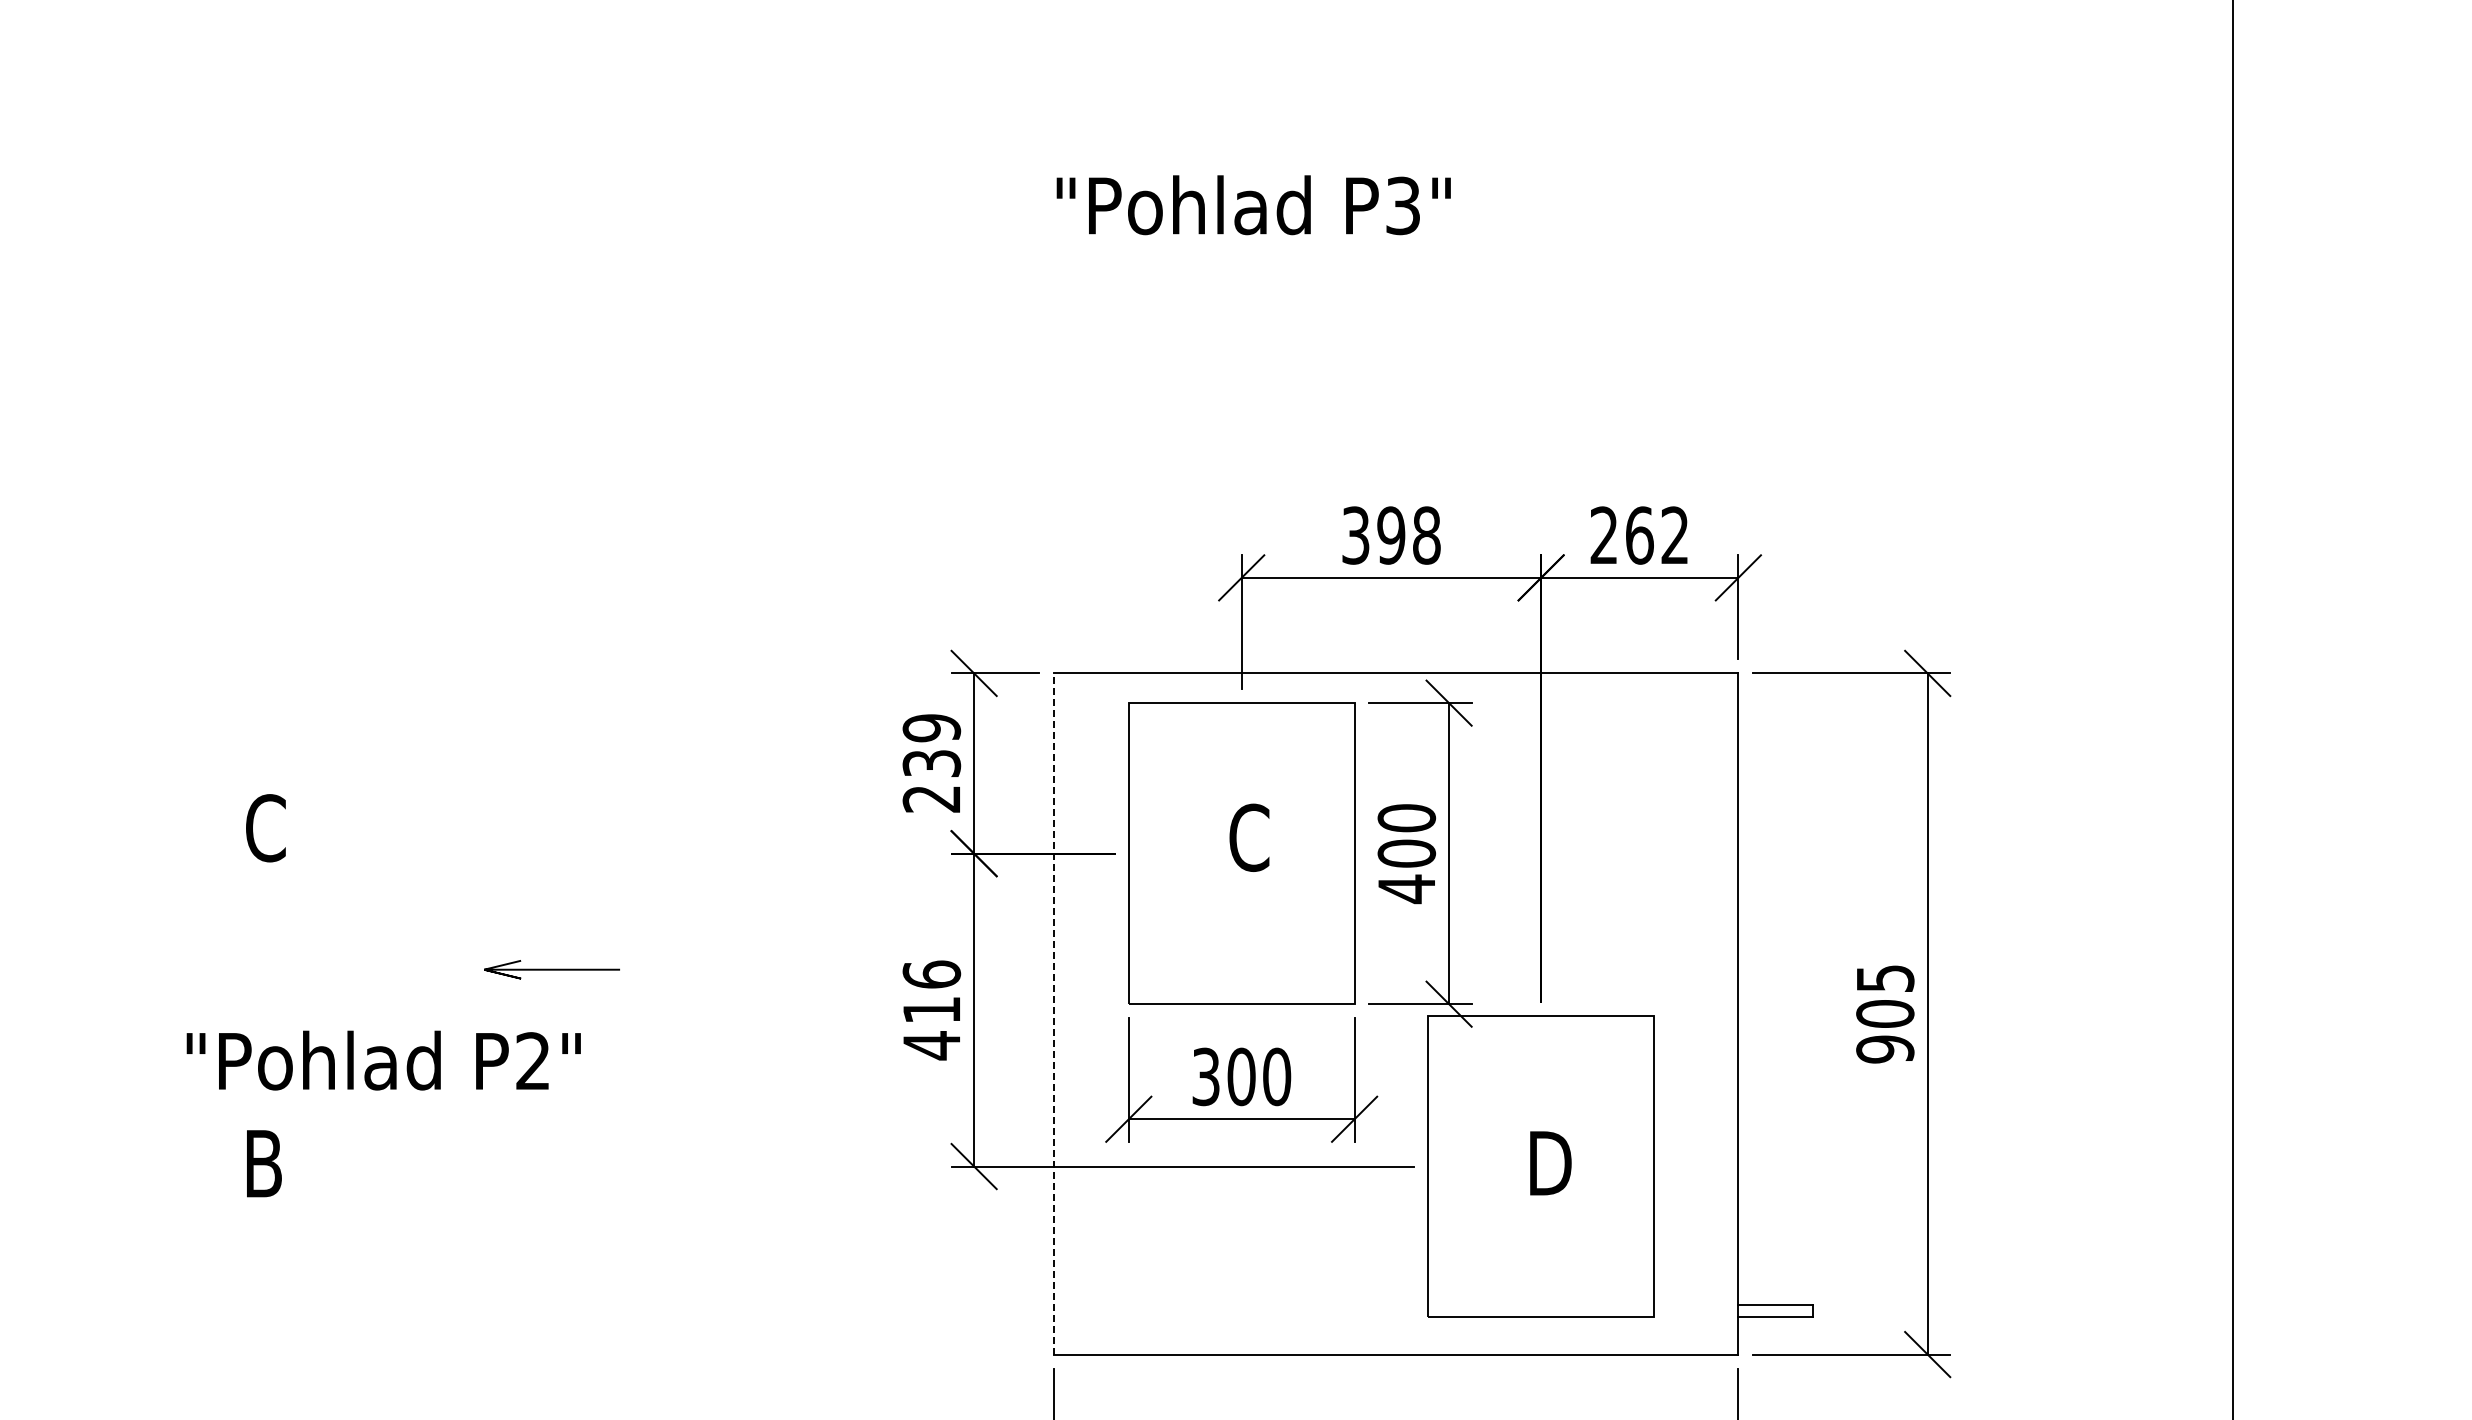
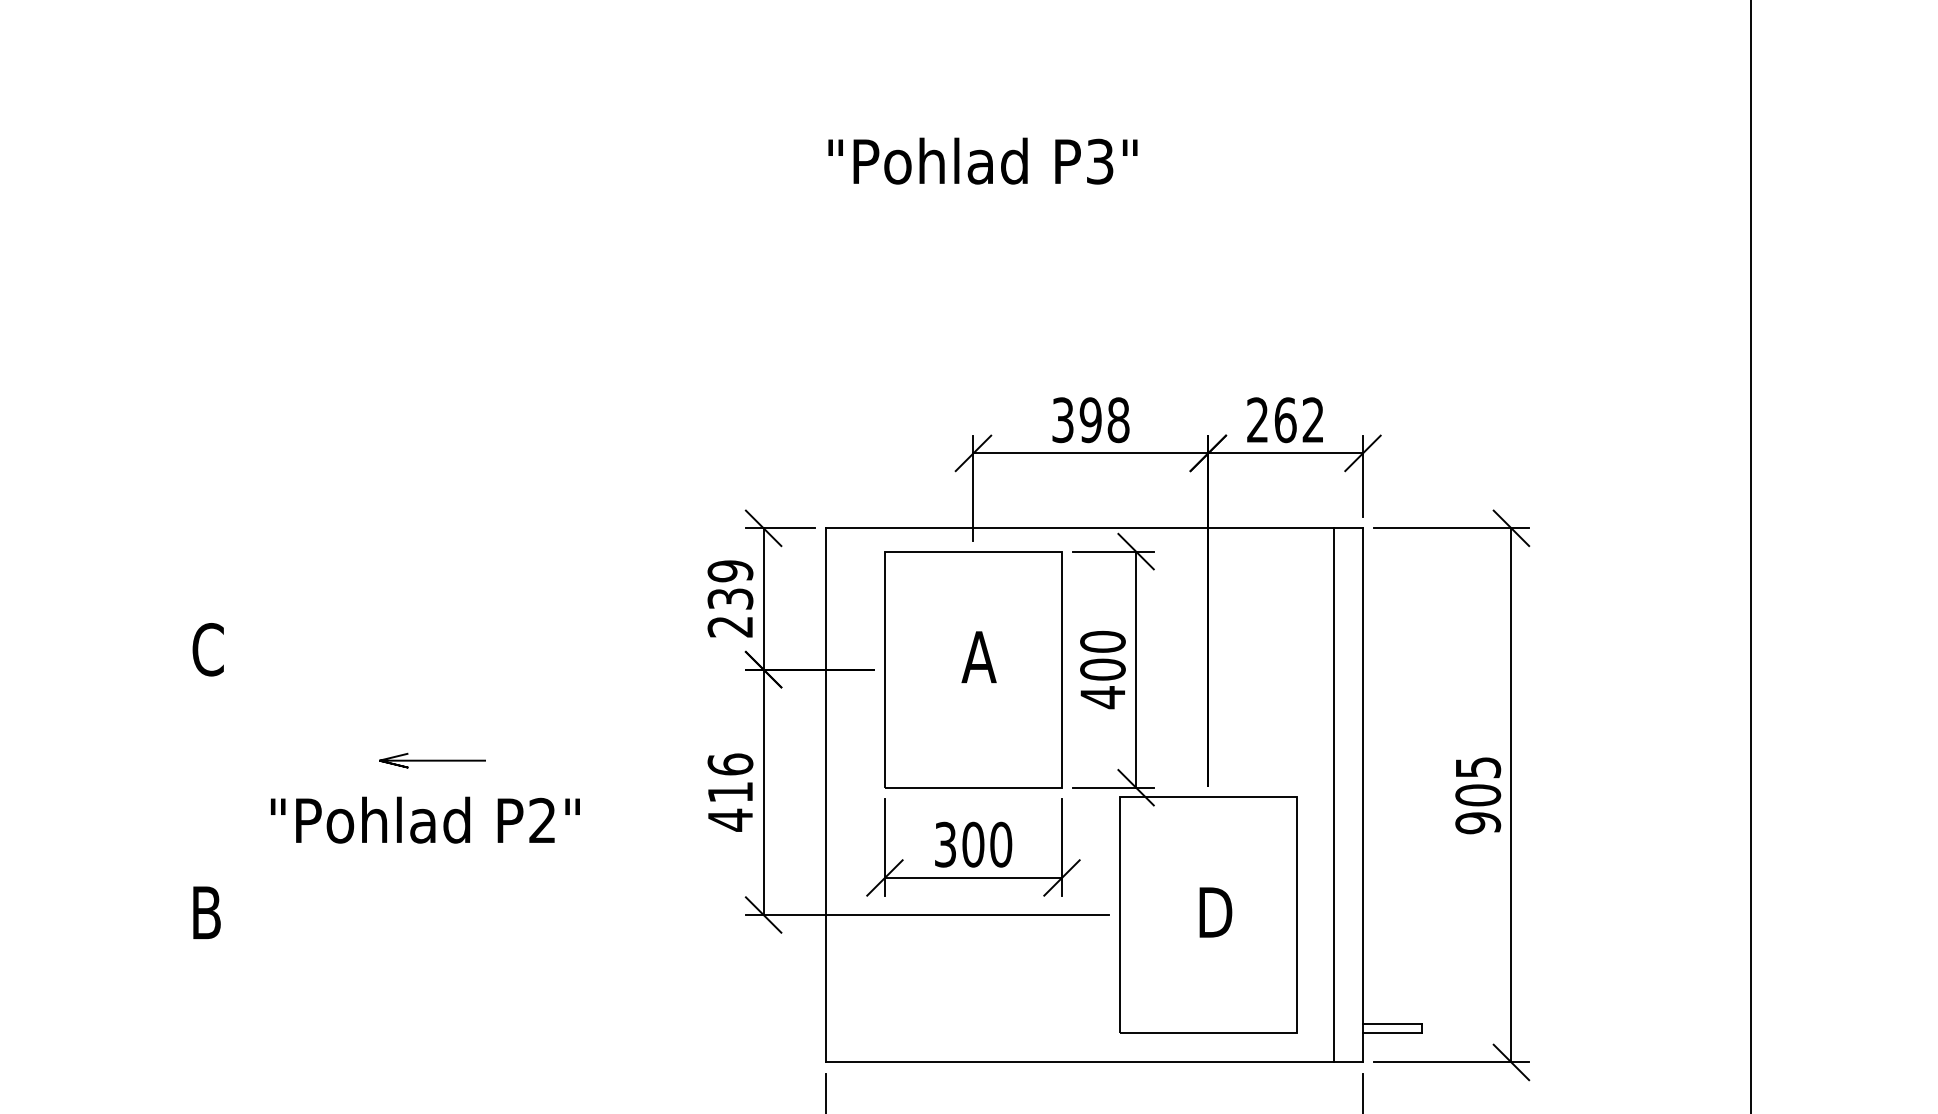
text: (1248, 837) -> (978, 656), C -> A
line: (1700, 1013) -> (1333, 795), added
line: (1053, 1014) -> (825, 795), dashed -> solid
text: (383, 1060) -> (425, 820), moved

